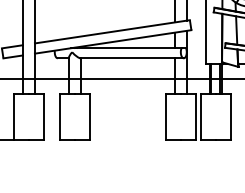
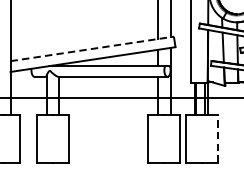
line: (112, 31) -> (92, 48), solid -> dashed
line: (231, 116) -> (217, 138), solid -> dashed

